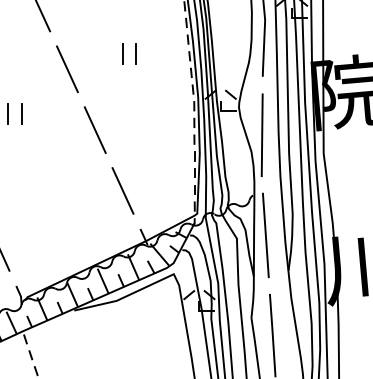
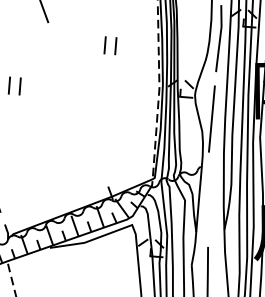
line: (67, 69) -> (59, 53), removed
line: (94, 129) -> (77, 103), removed
line: (122, 190) -> (96, 154), removed
line: (265, 235) -> (208, 199), removed

